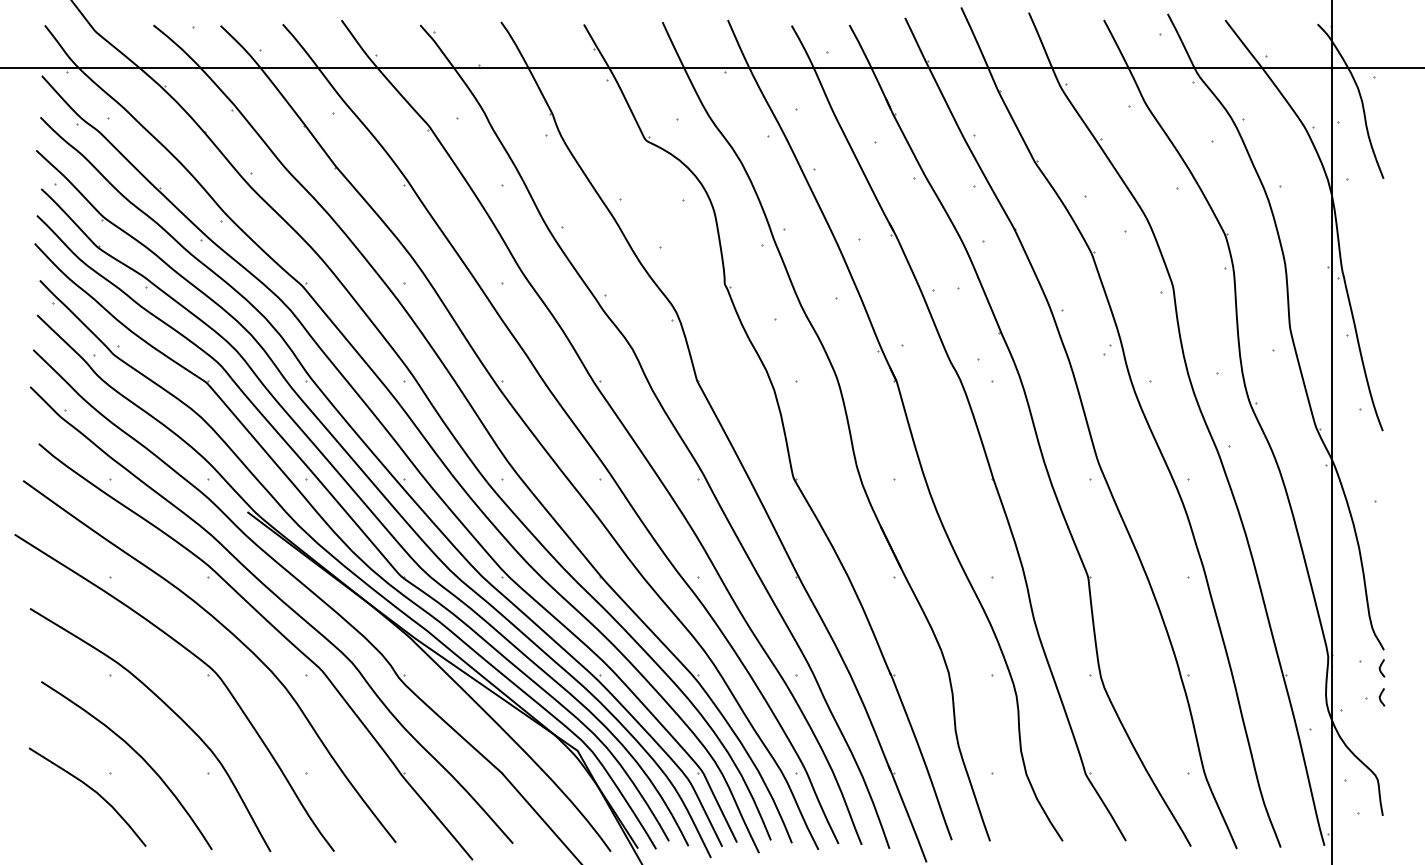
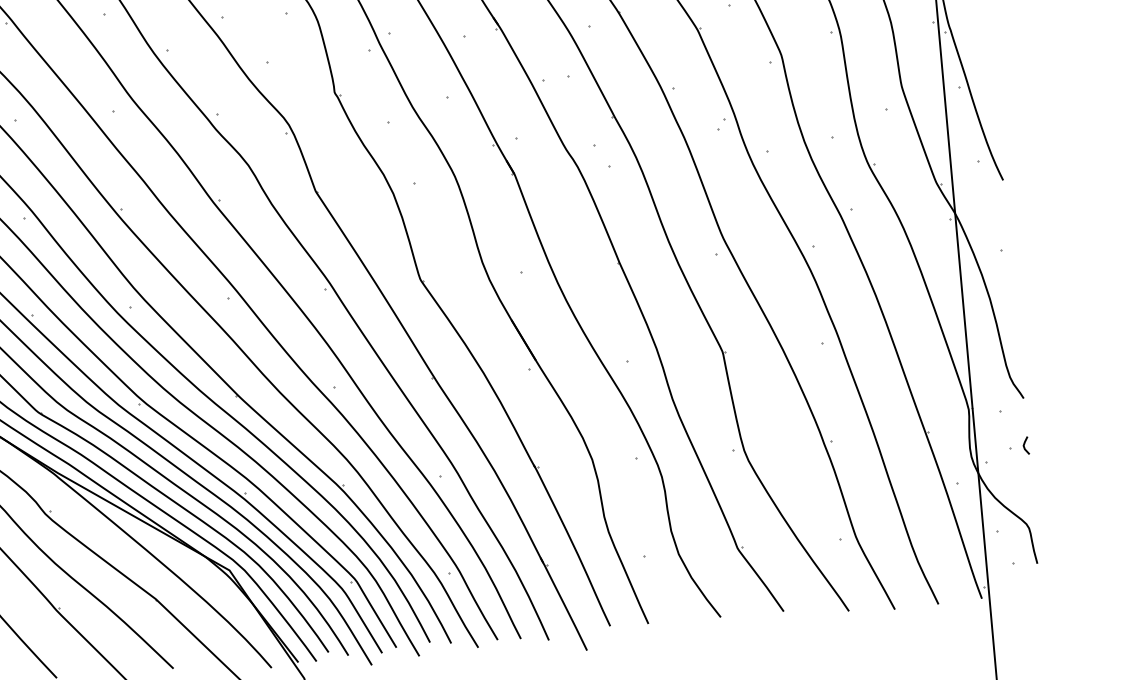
line: (1380, 668) -> (1021, 417), removed

